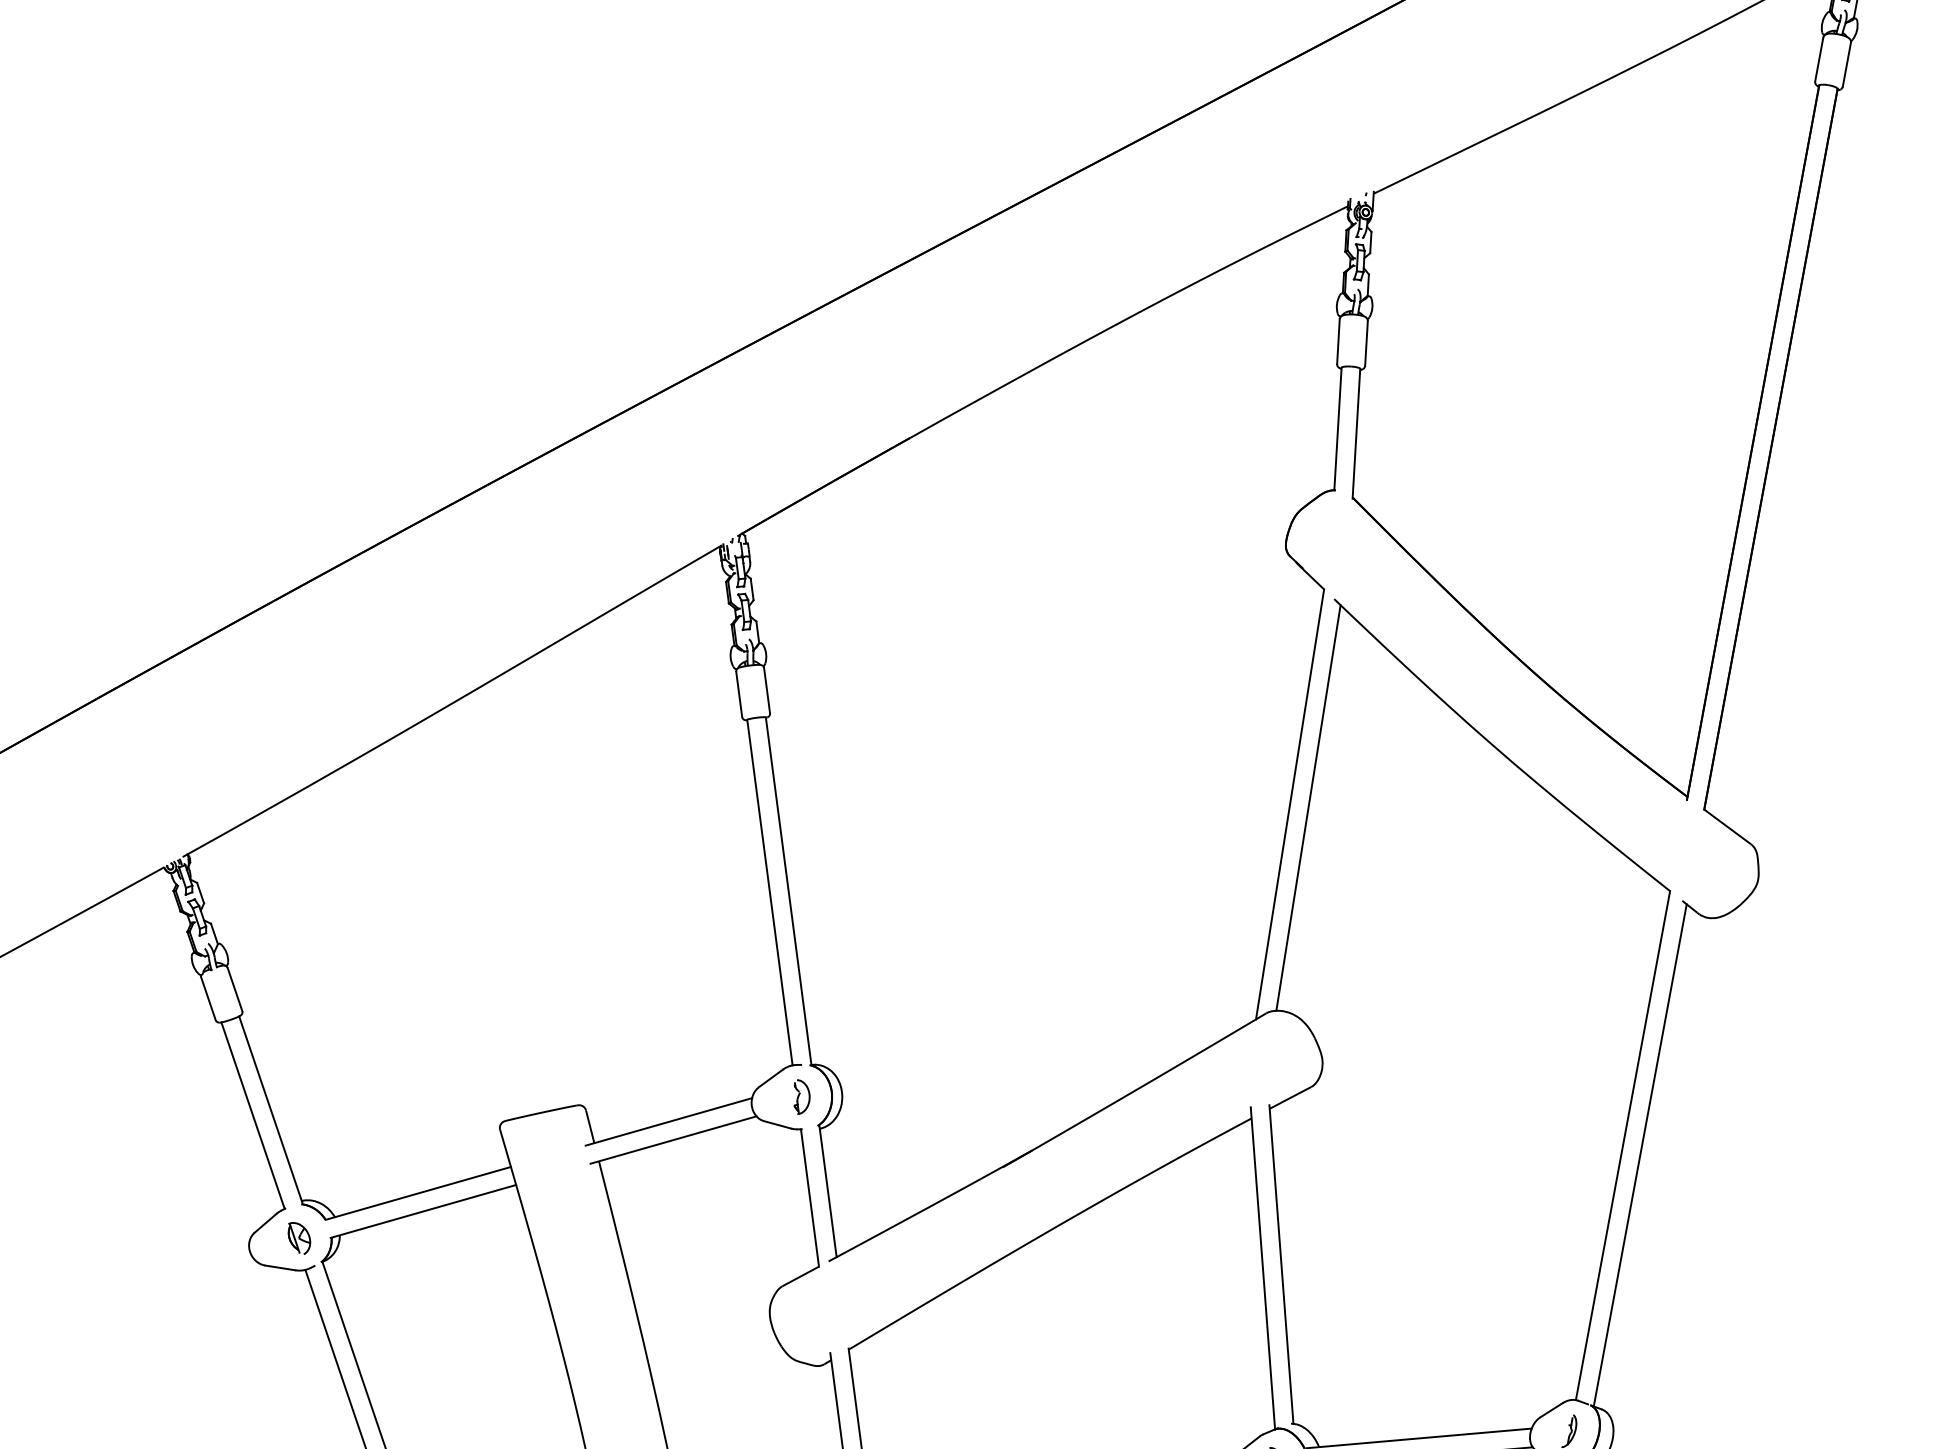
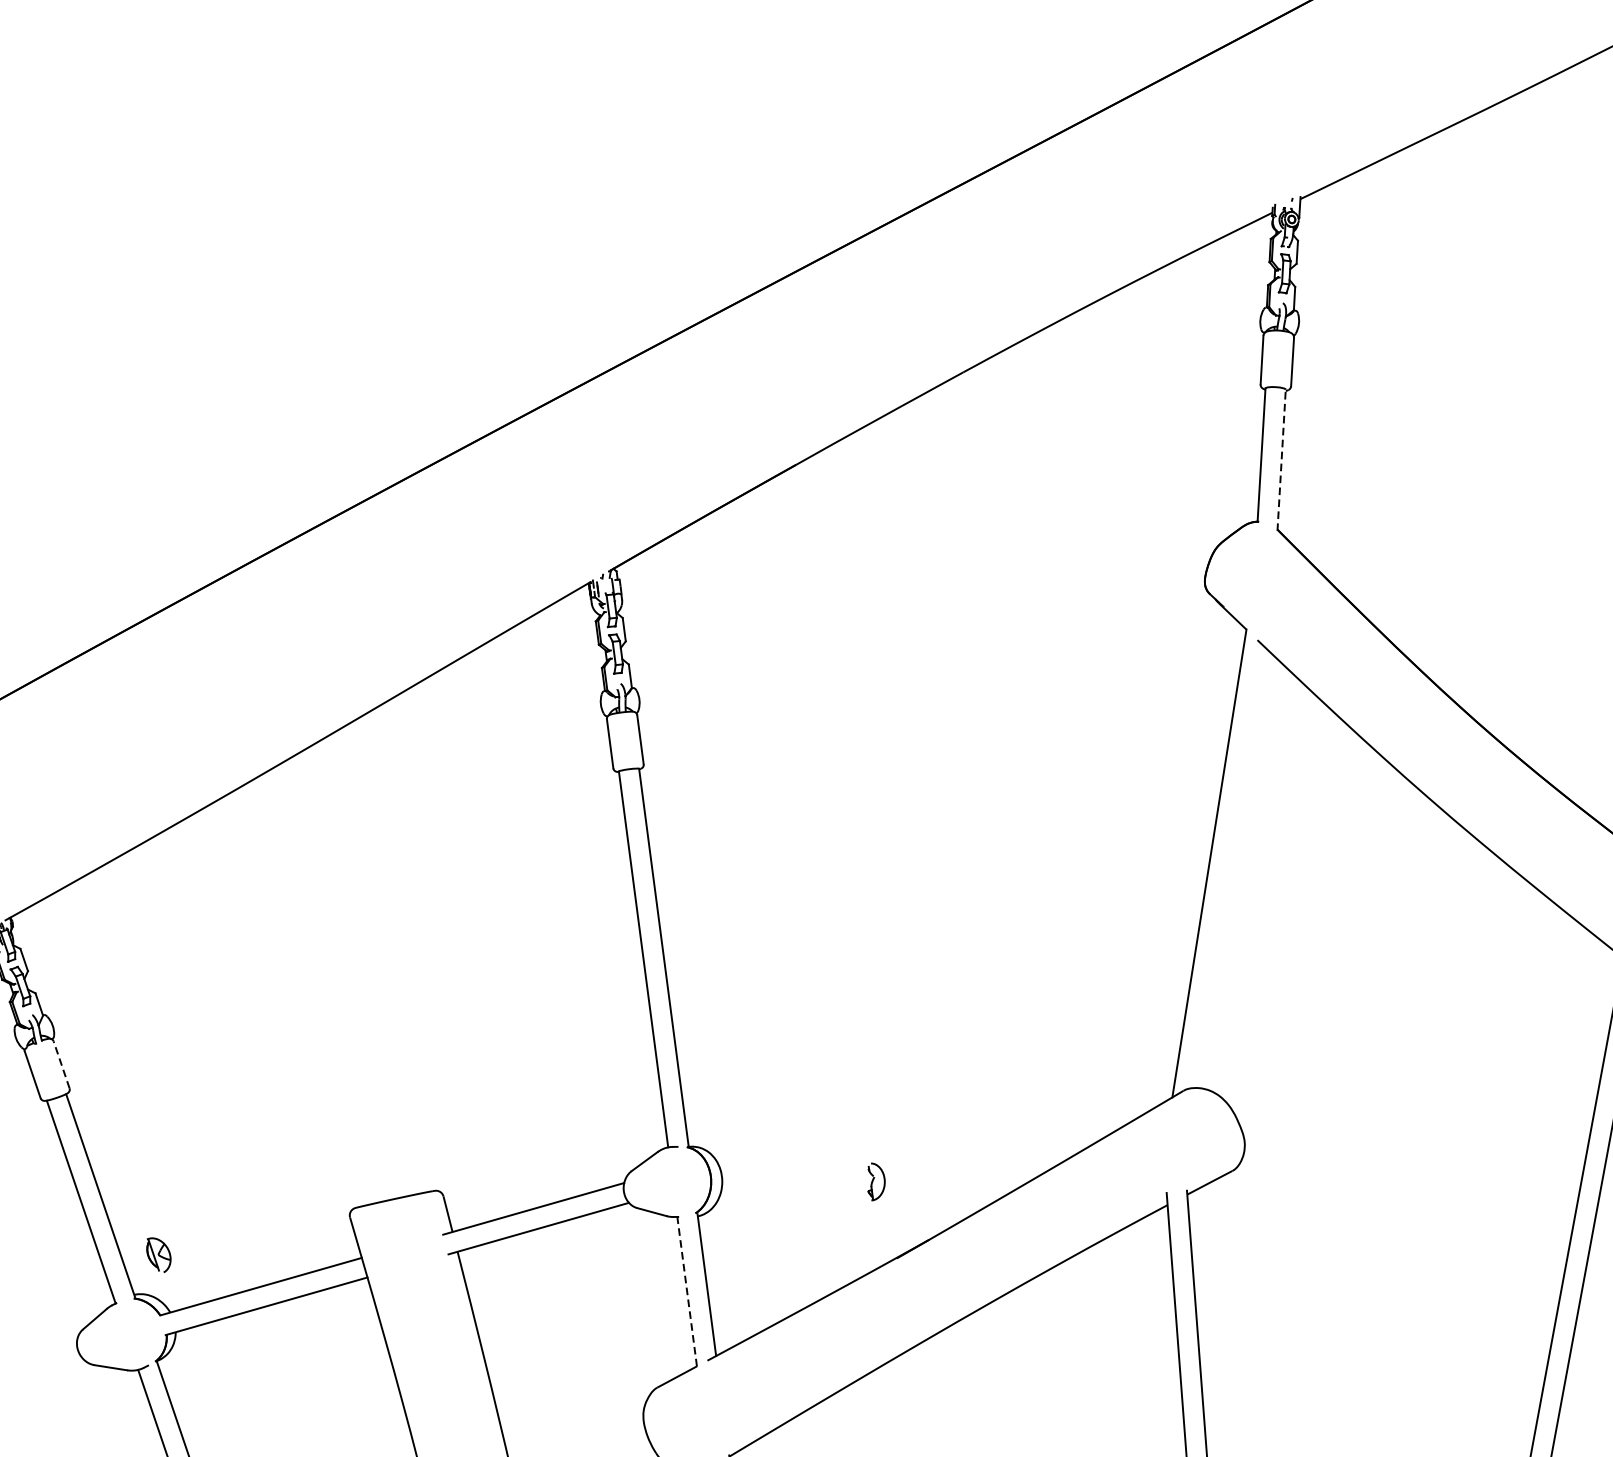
line: (1356, 433) -> (1281, 459), solid -> dashed
line: (1308, 807) -> (1229, 866), removed
line: (235, 989) -> (62, 1064), solid -> dashed
part: (801, 1096) -> (875, 1181), moved
line: (809, 1197) -> (686, 1291), solid -> dashed
part: (299, 1238) -> (158, 1255), moved

